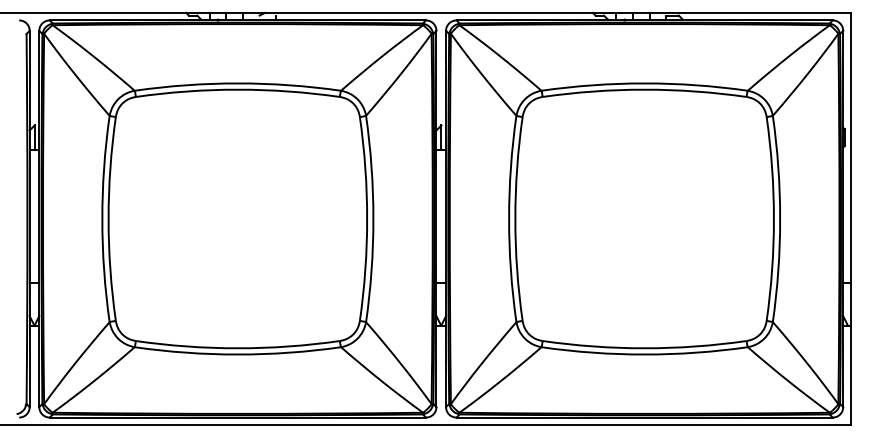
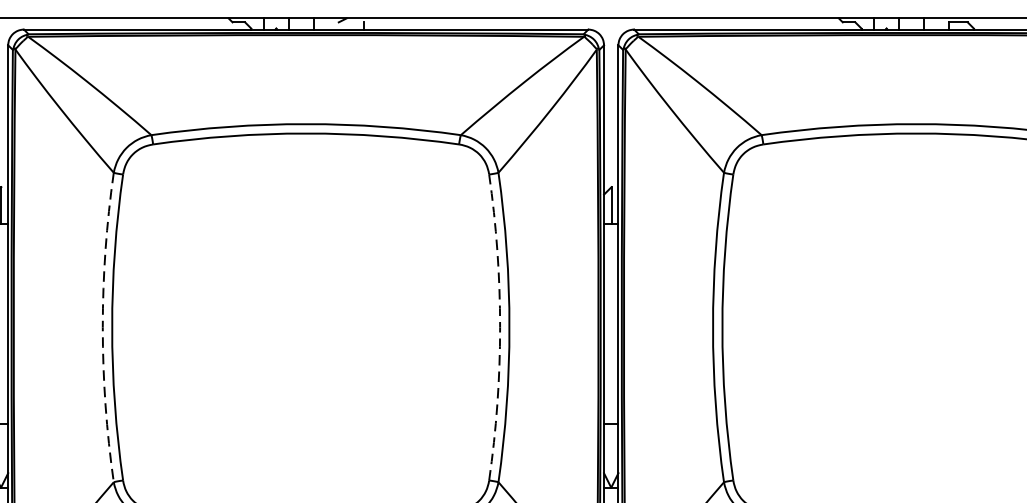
arc: (102, 219) -> (103, 328), solid -> dashed
arc: (367, 219) -> (500, 328), solid -> dashed

